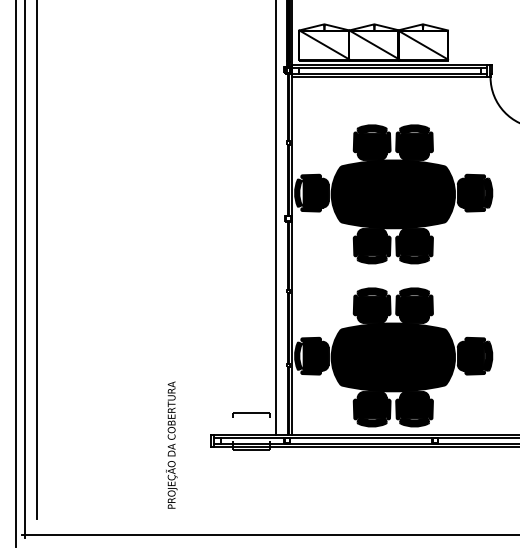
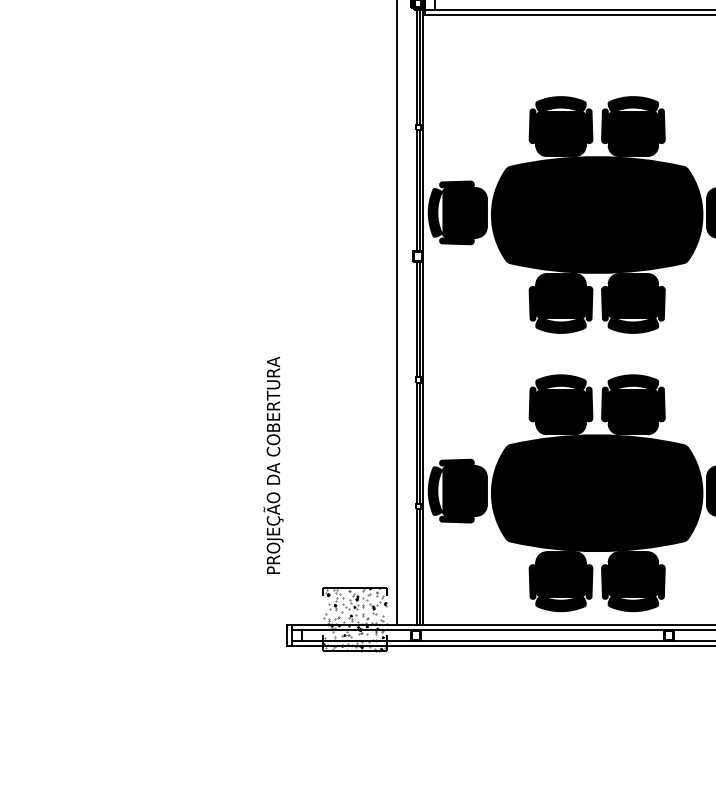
hatch: (250, 430) -> (353, 617), added
text: (171, 444) -> (273, 464), moved

